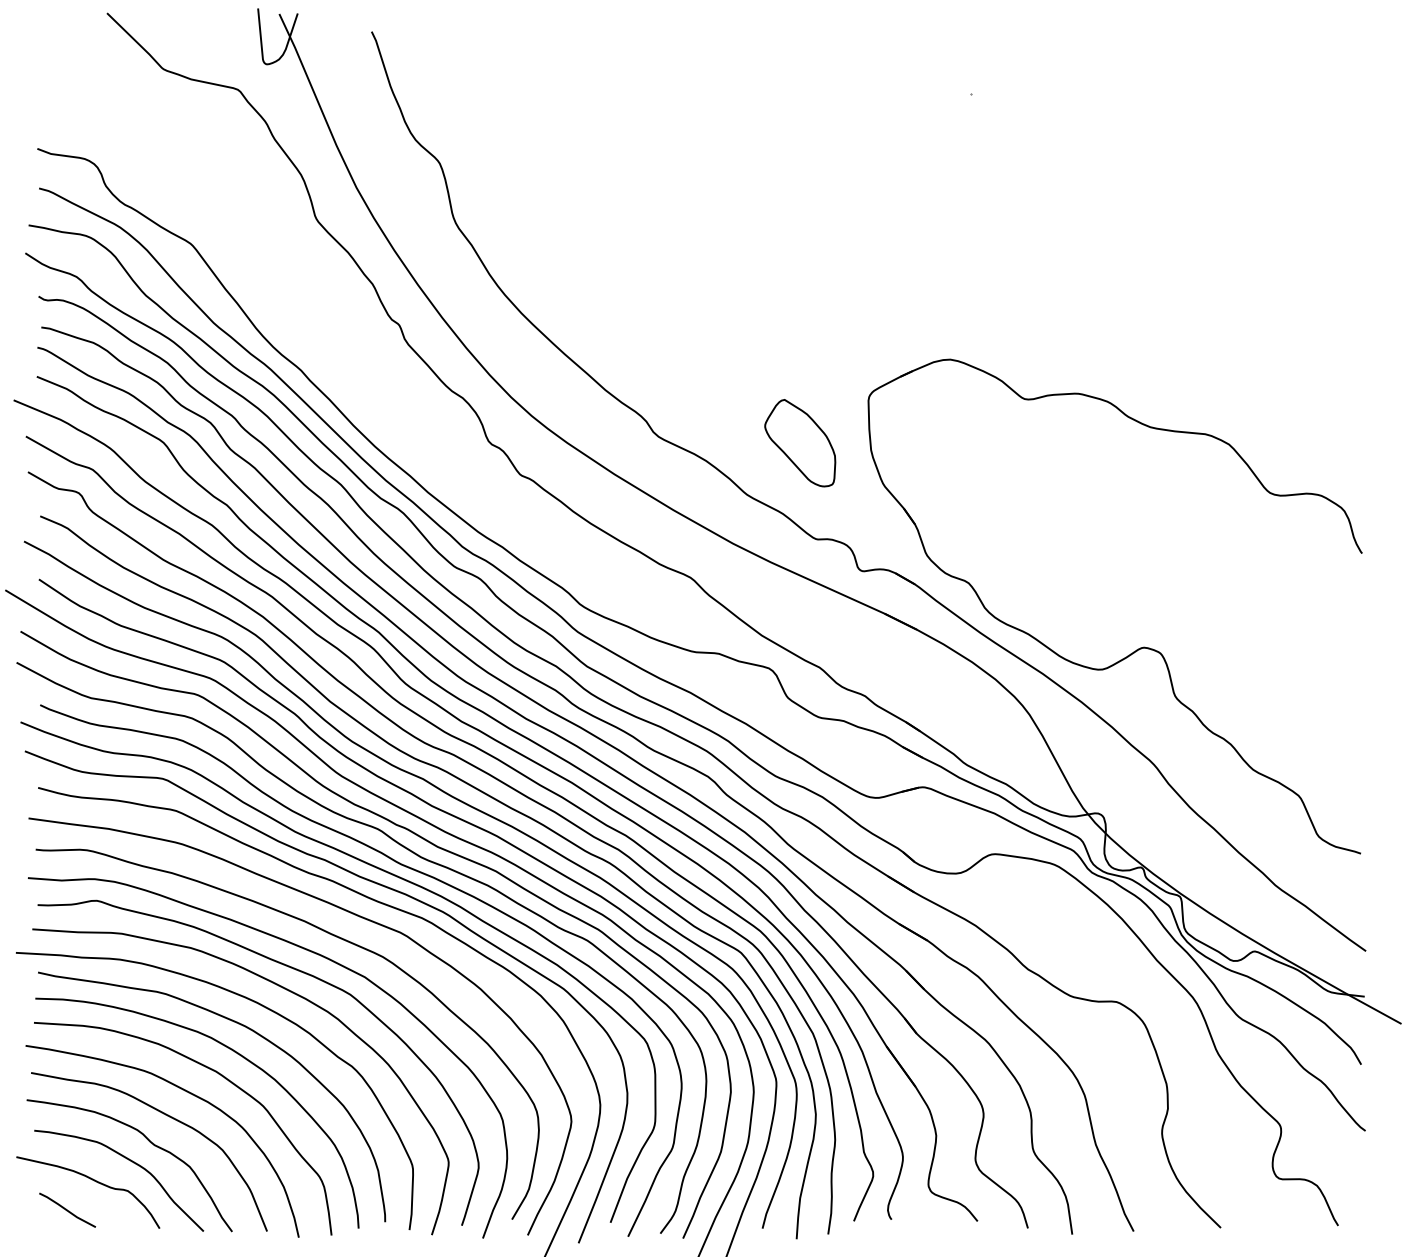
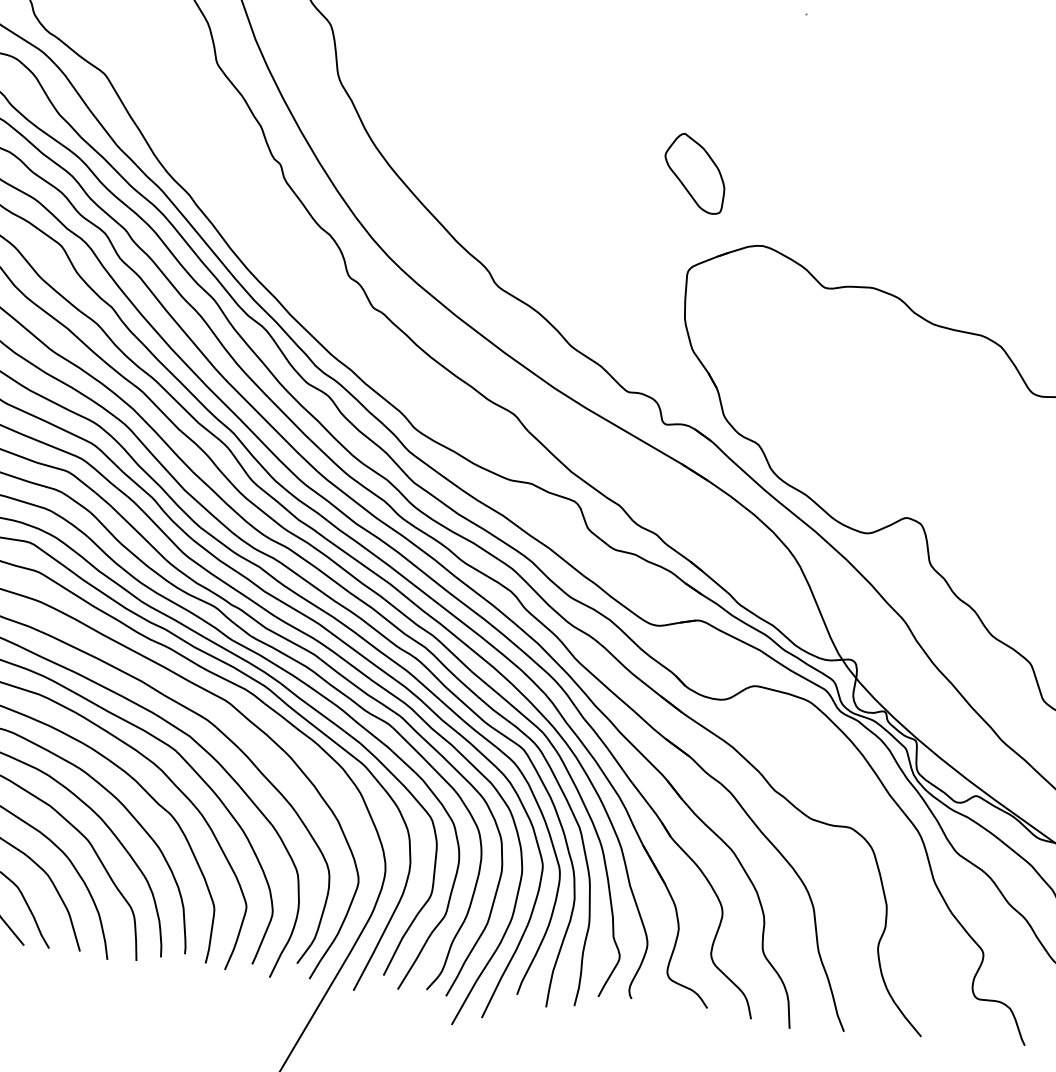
part: (800, 443) -> (695, 173), moved

